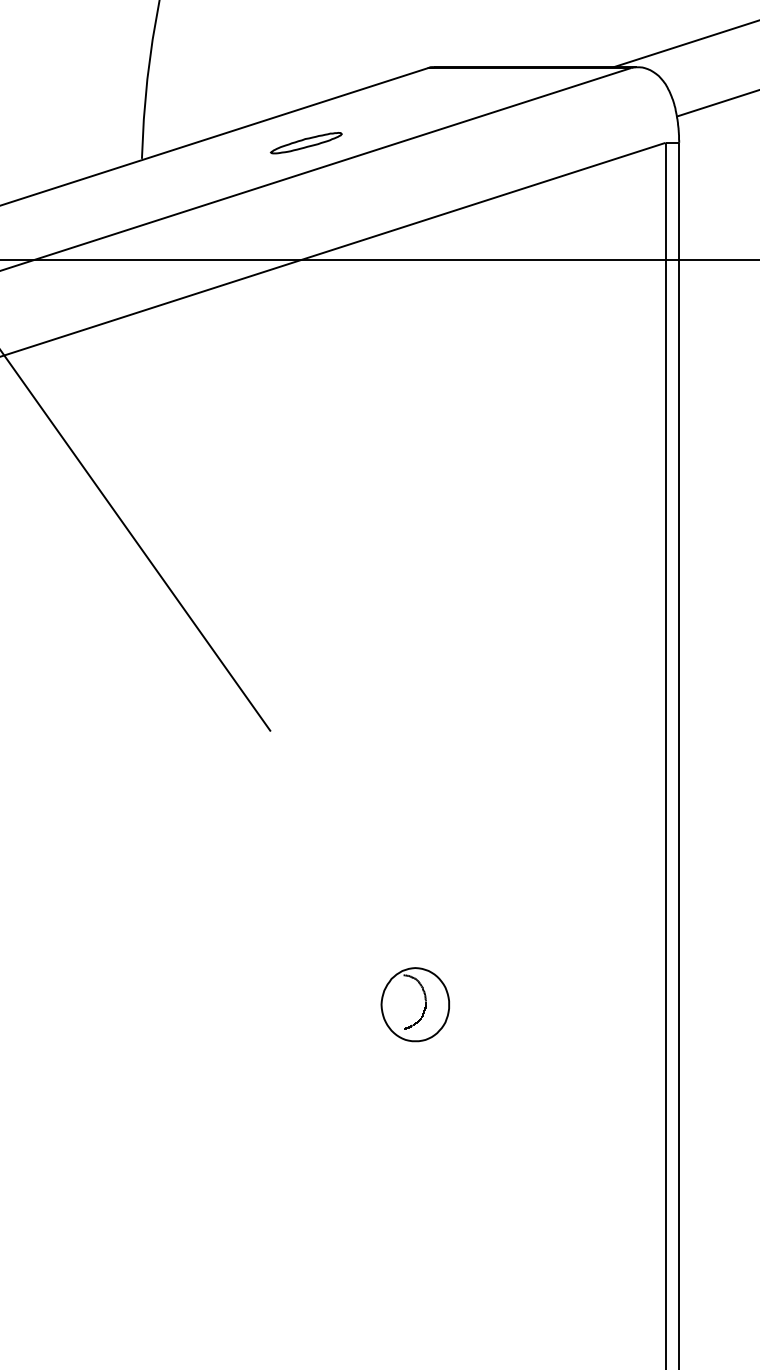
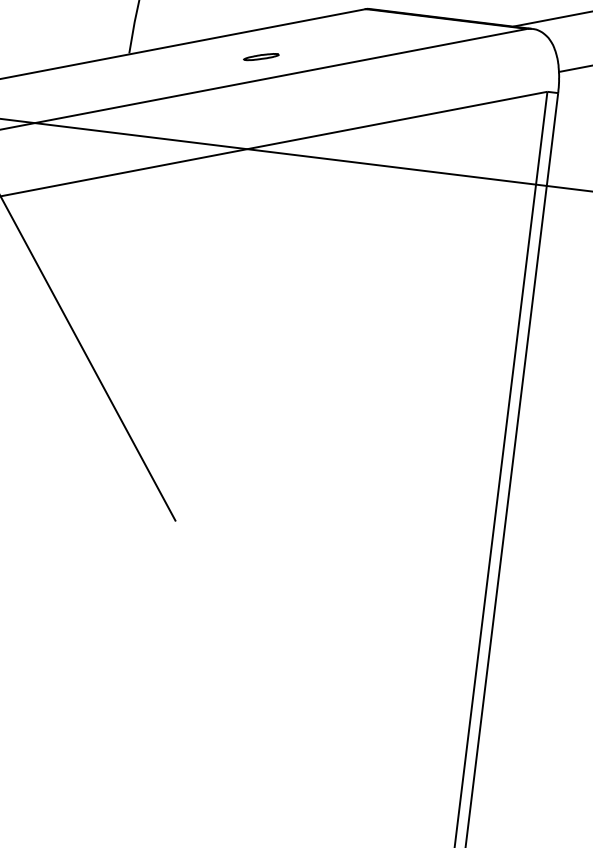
part: (305, 143) -> (260, 57), size x0.6
part: (414, 1004) -> (263, 752), removed

